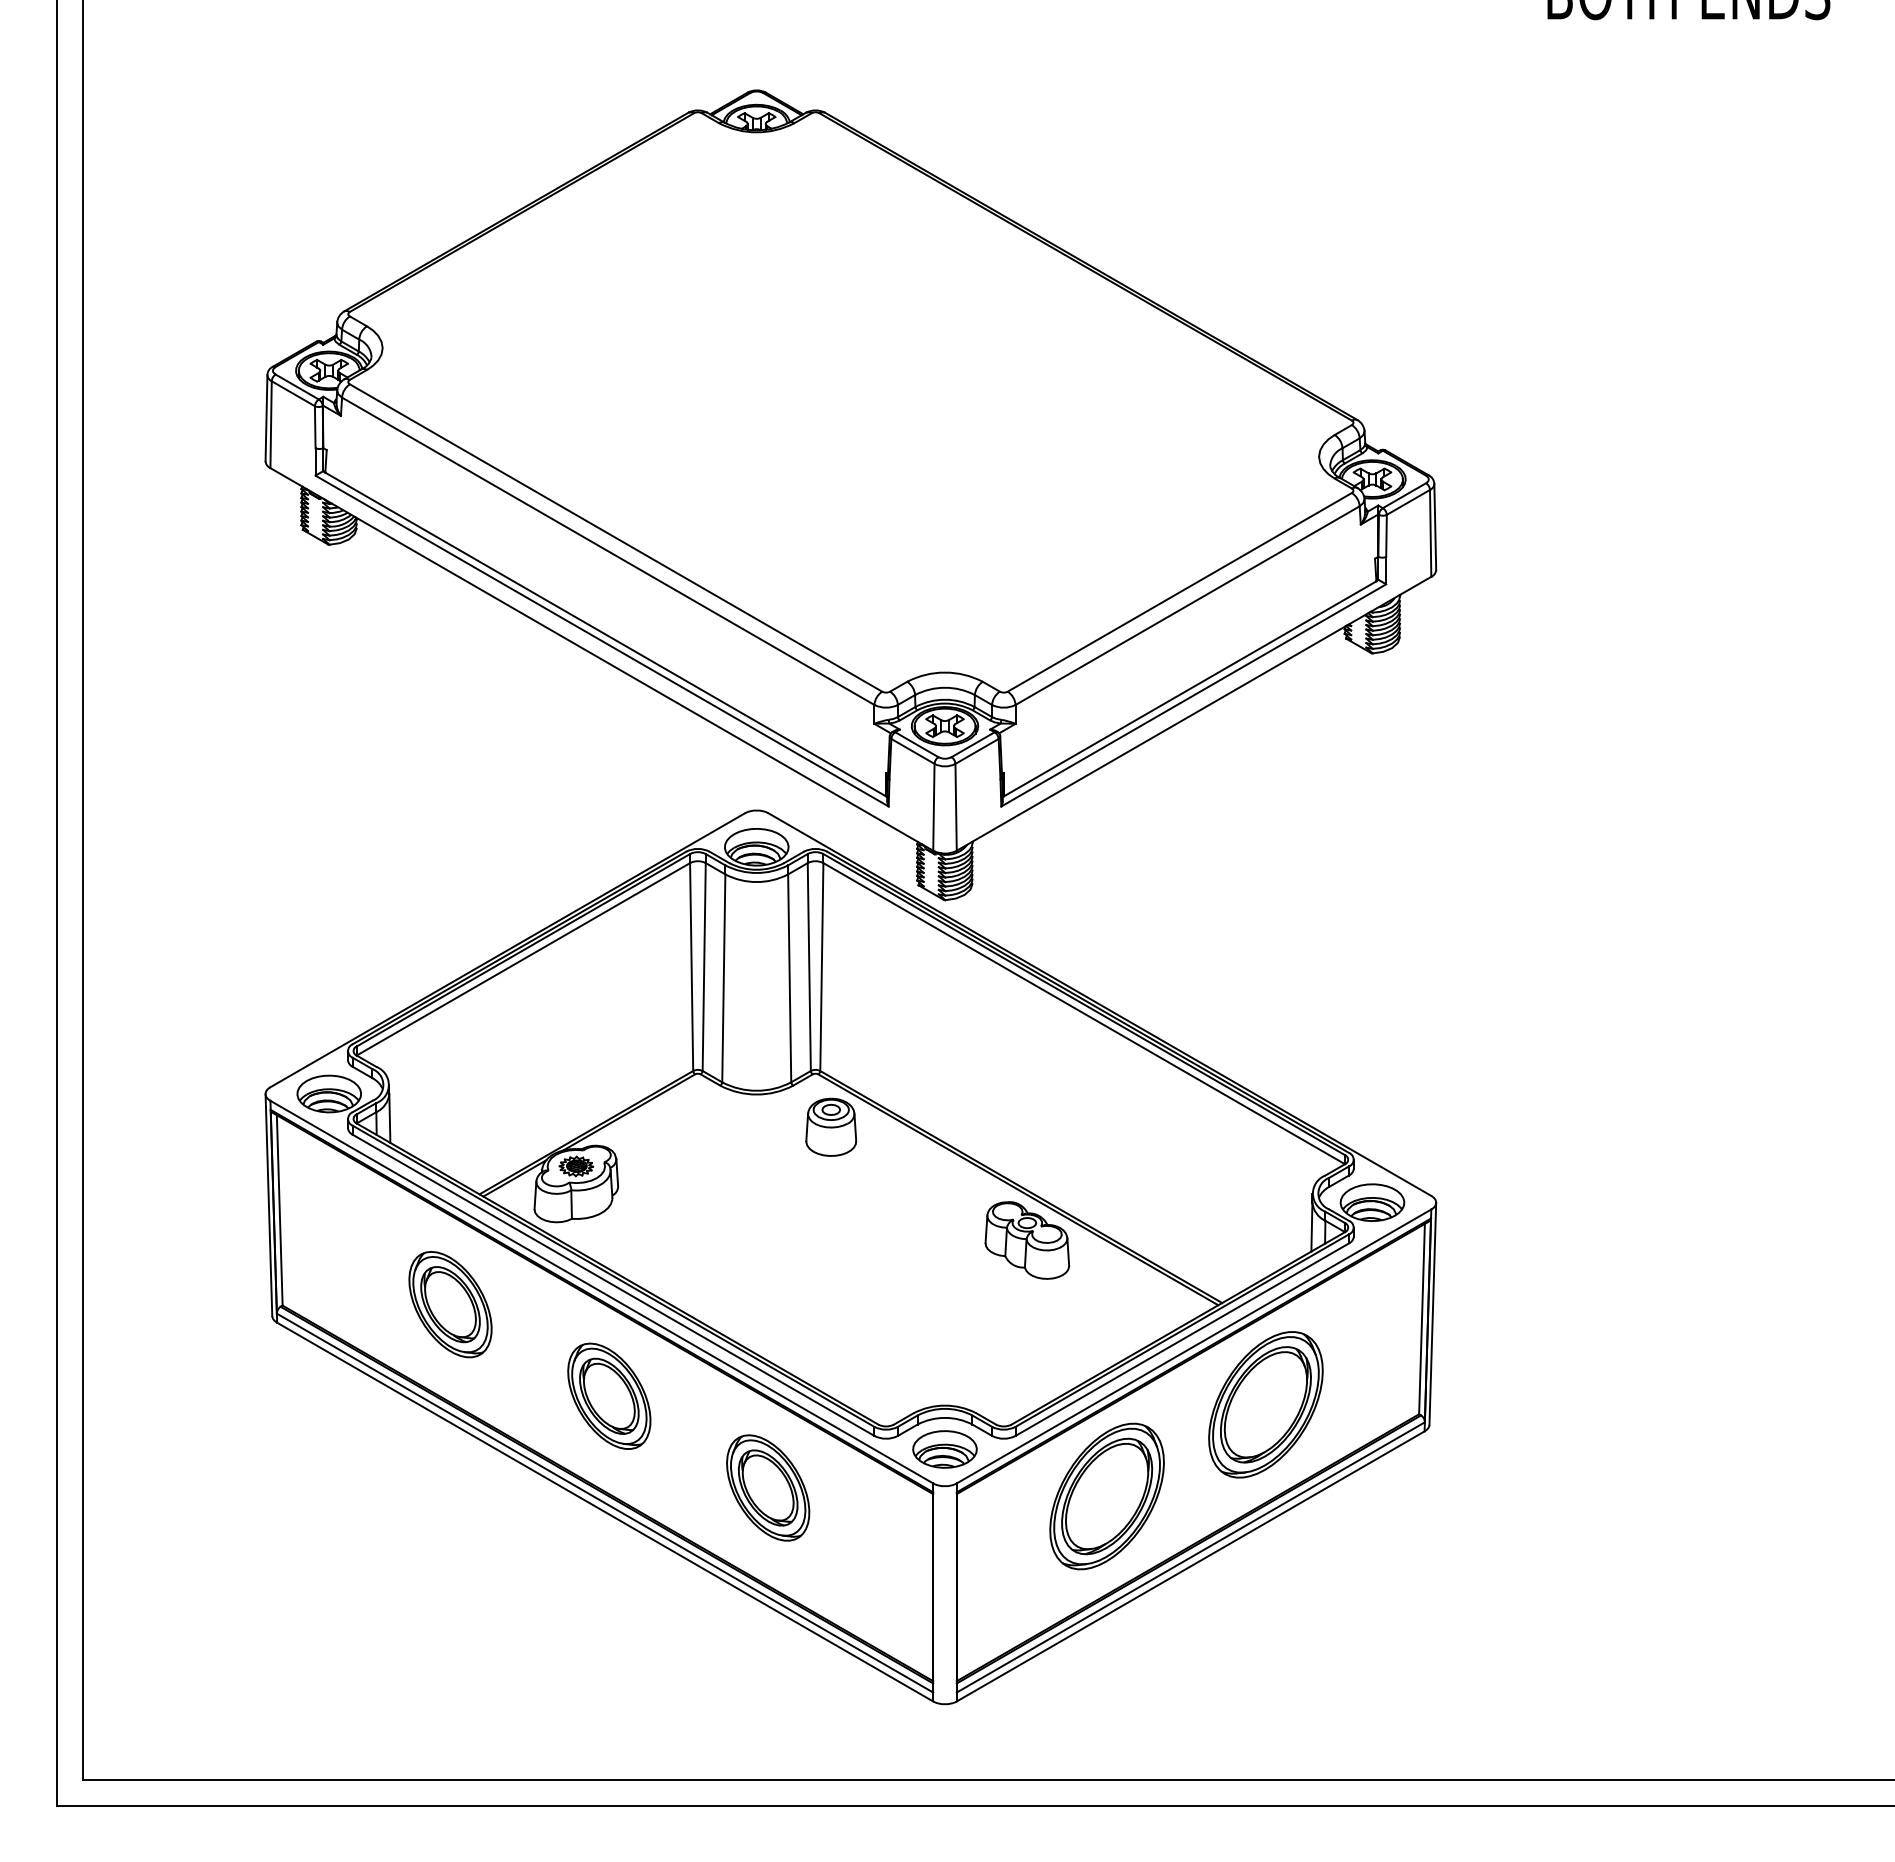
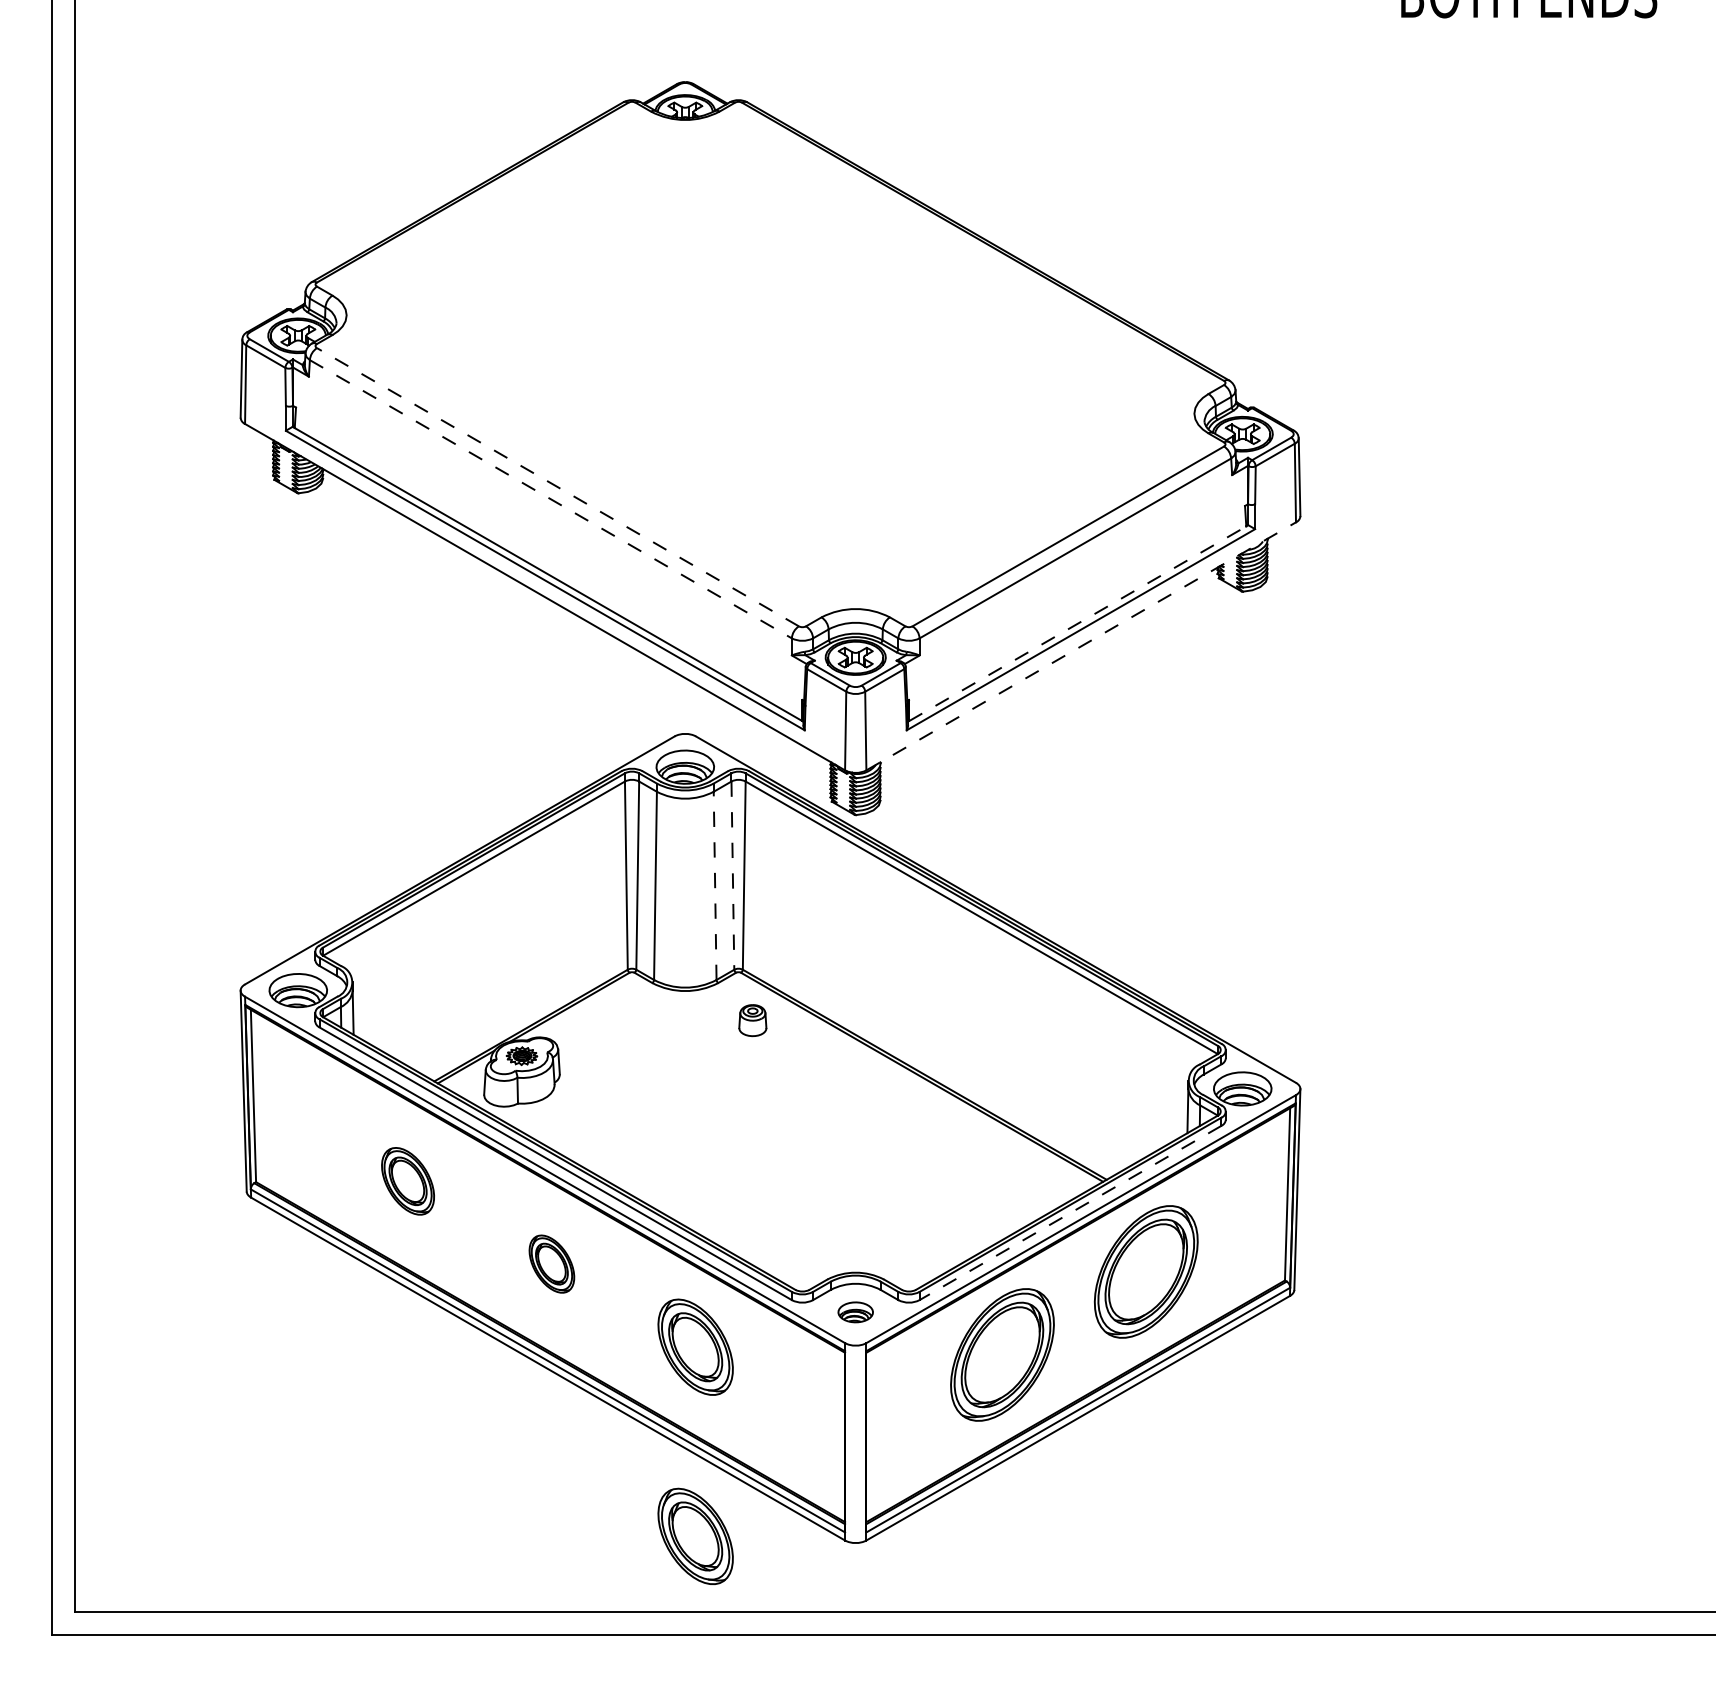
line: (615, 537) -> (557, 486), solid -> dashed
line: (608, 551) -> (551, 499), solid -> dashed
line: (1190, 688) -> (1077, 623), solid -> dashed
line: (1194, 713) -> (1081, 646), solid -> dashed
line: (809, 967) -> (733, 876), solid -> dashed
line: (789, 978) -> (714, 886), solid -> dashed
part: (831, 1126) -> (752, 1019), size x0.6
part: (1027, 1240) -> (930, 1123), removed
part: (450, 1304) -> (408, 1181), size x0.7
line: (1181, 1339) -> (1069, 1212), solid -> dashed
part: (609, 1395) -> (552, 1263), size x0.6
part: (944, 1449) -> (855, 1312), size x0.6
part: (768, 1696) -> (695, 1536), added

